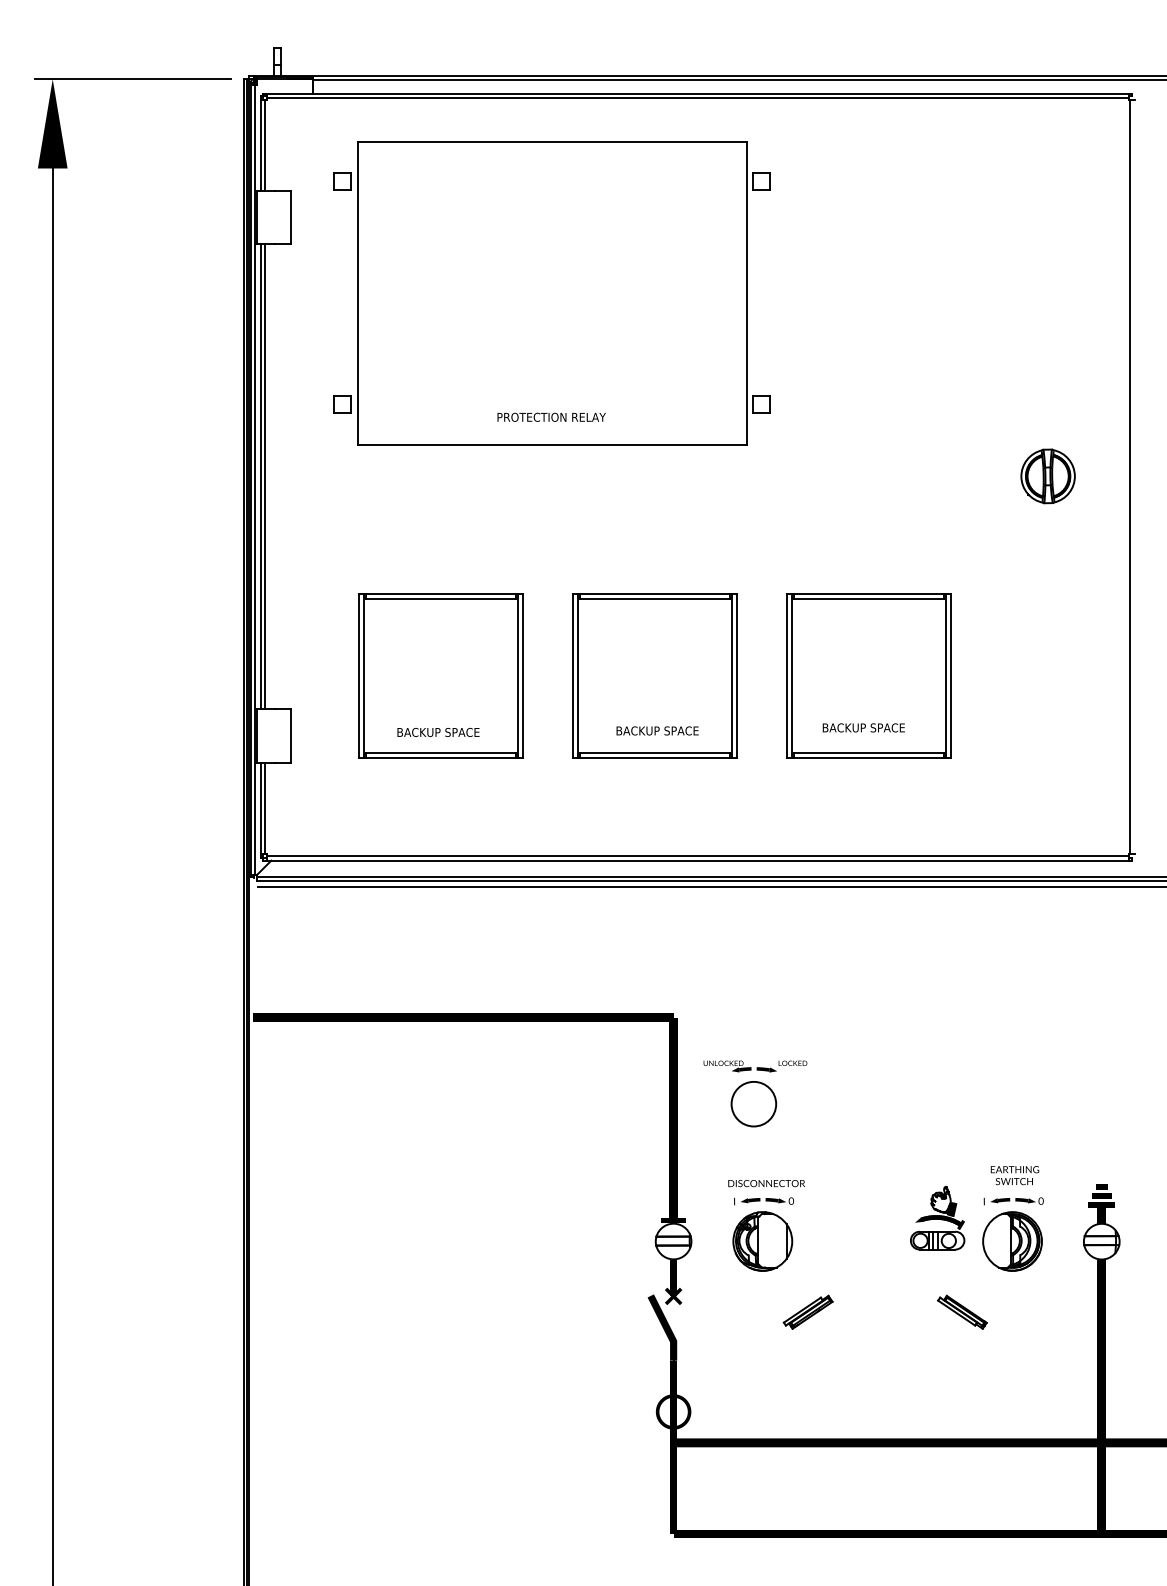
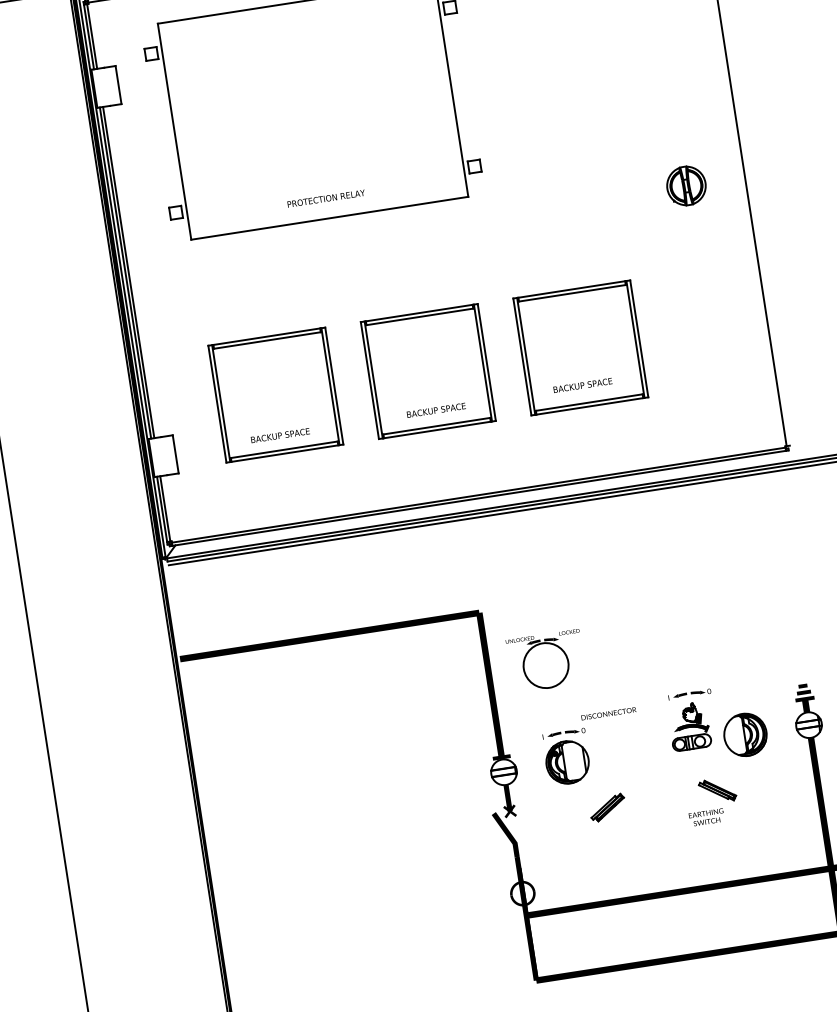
circle: (753, 1103) -> (545, 665), size x1.4
text: (1014, 1175) -> (706, 817), moved
text: (766, 1183) -> (608, 713), moved
text: (1013, 1201) -> (689, 694), moved

